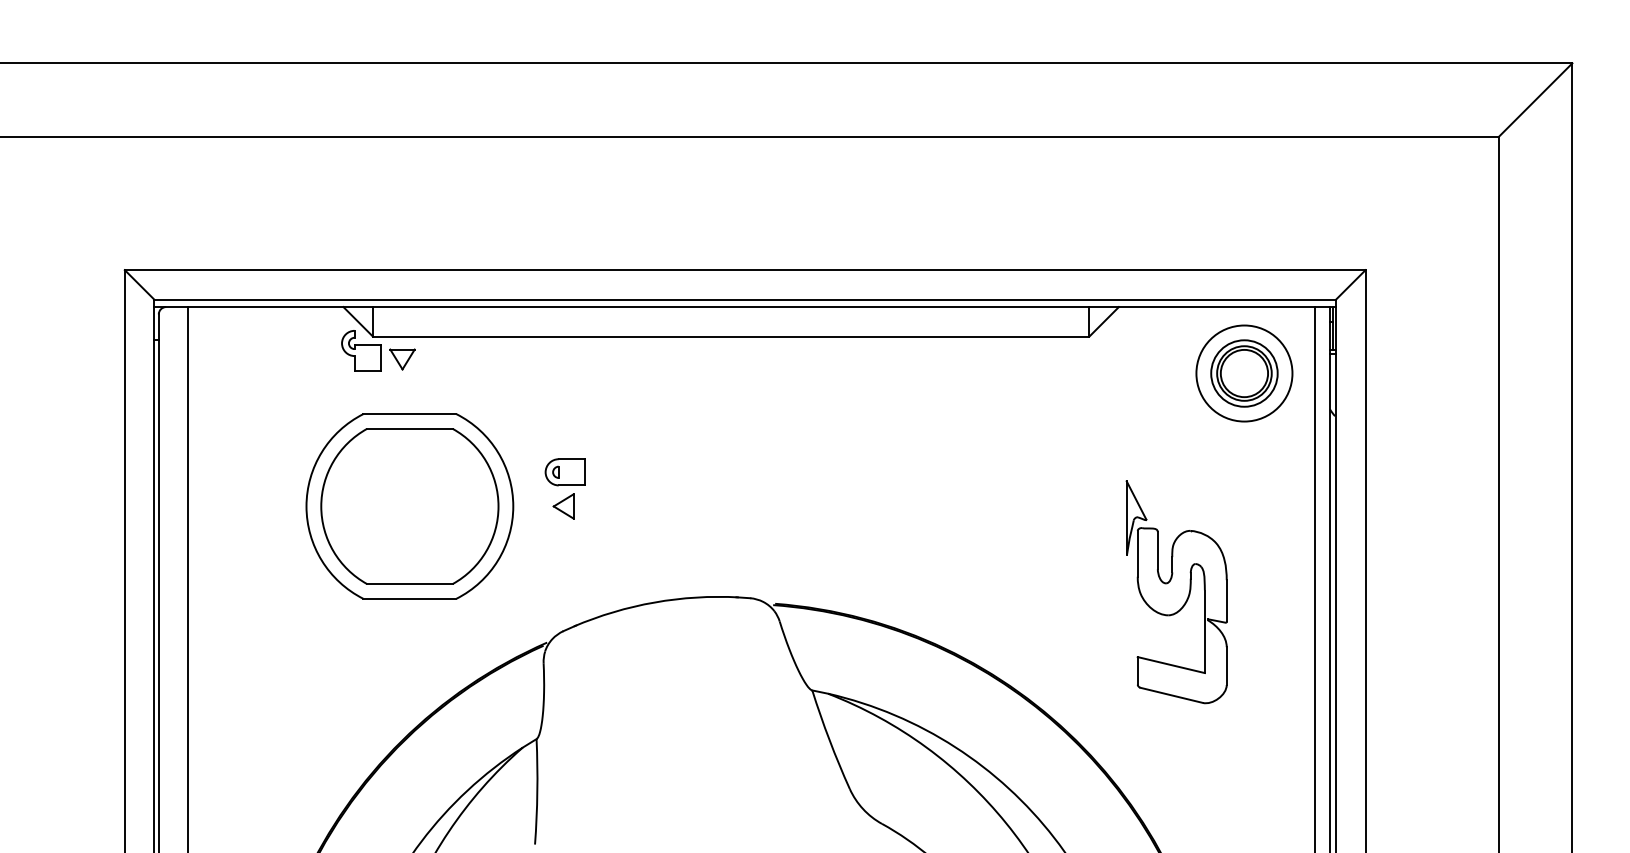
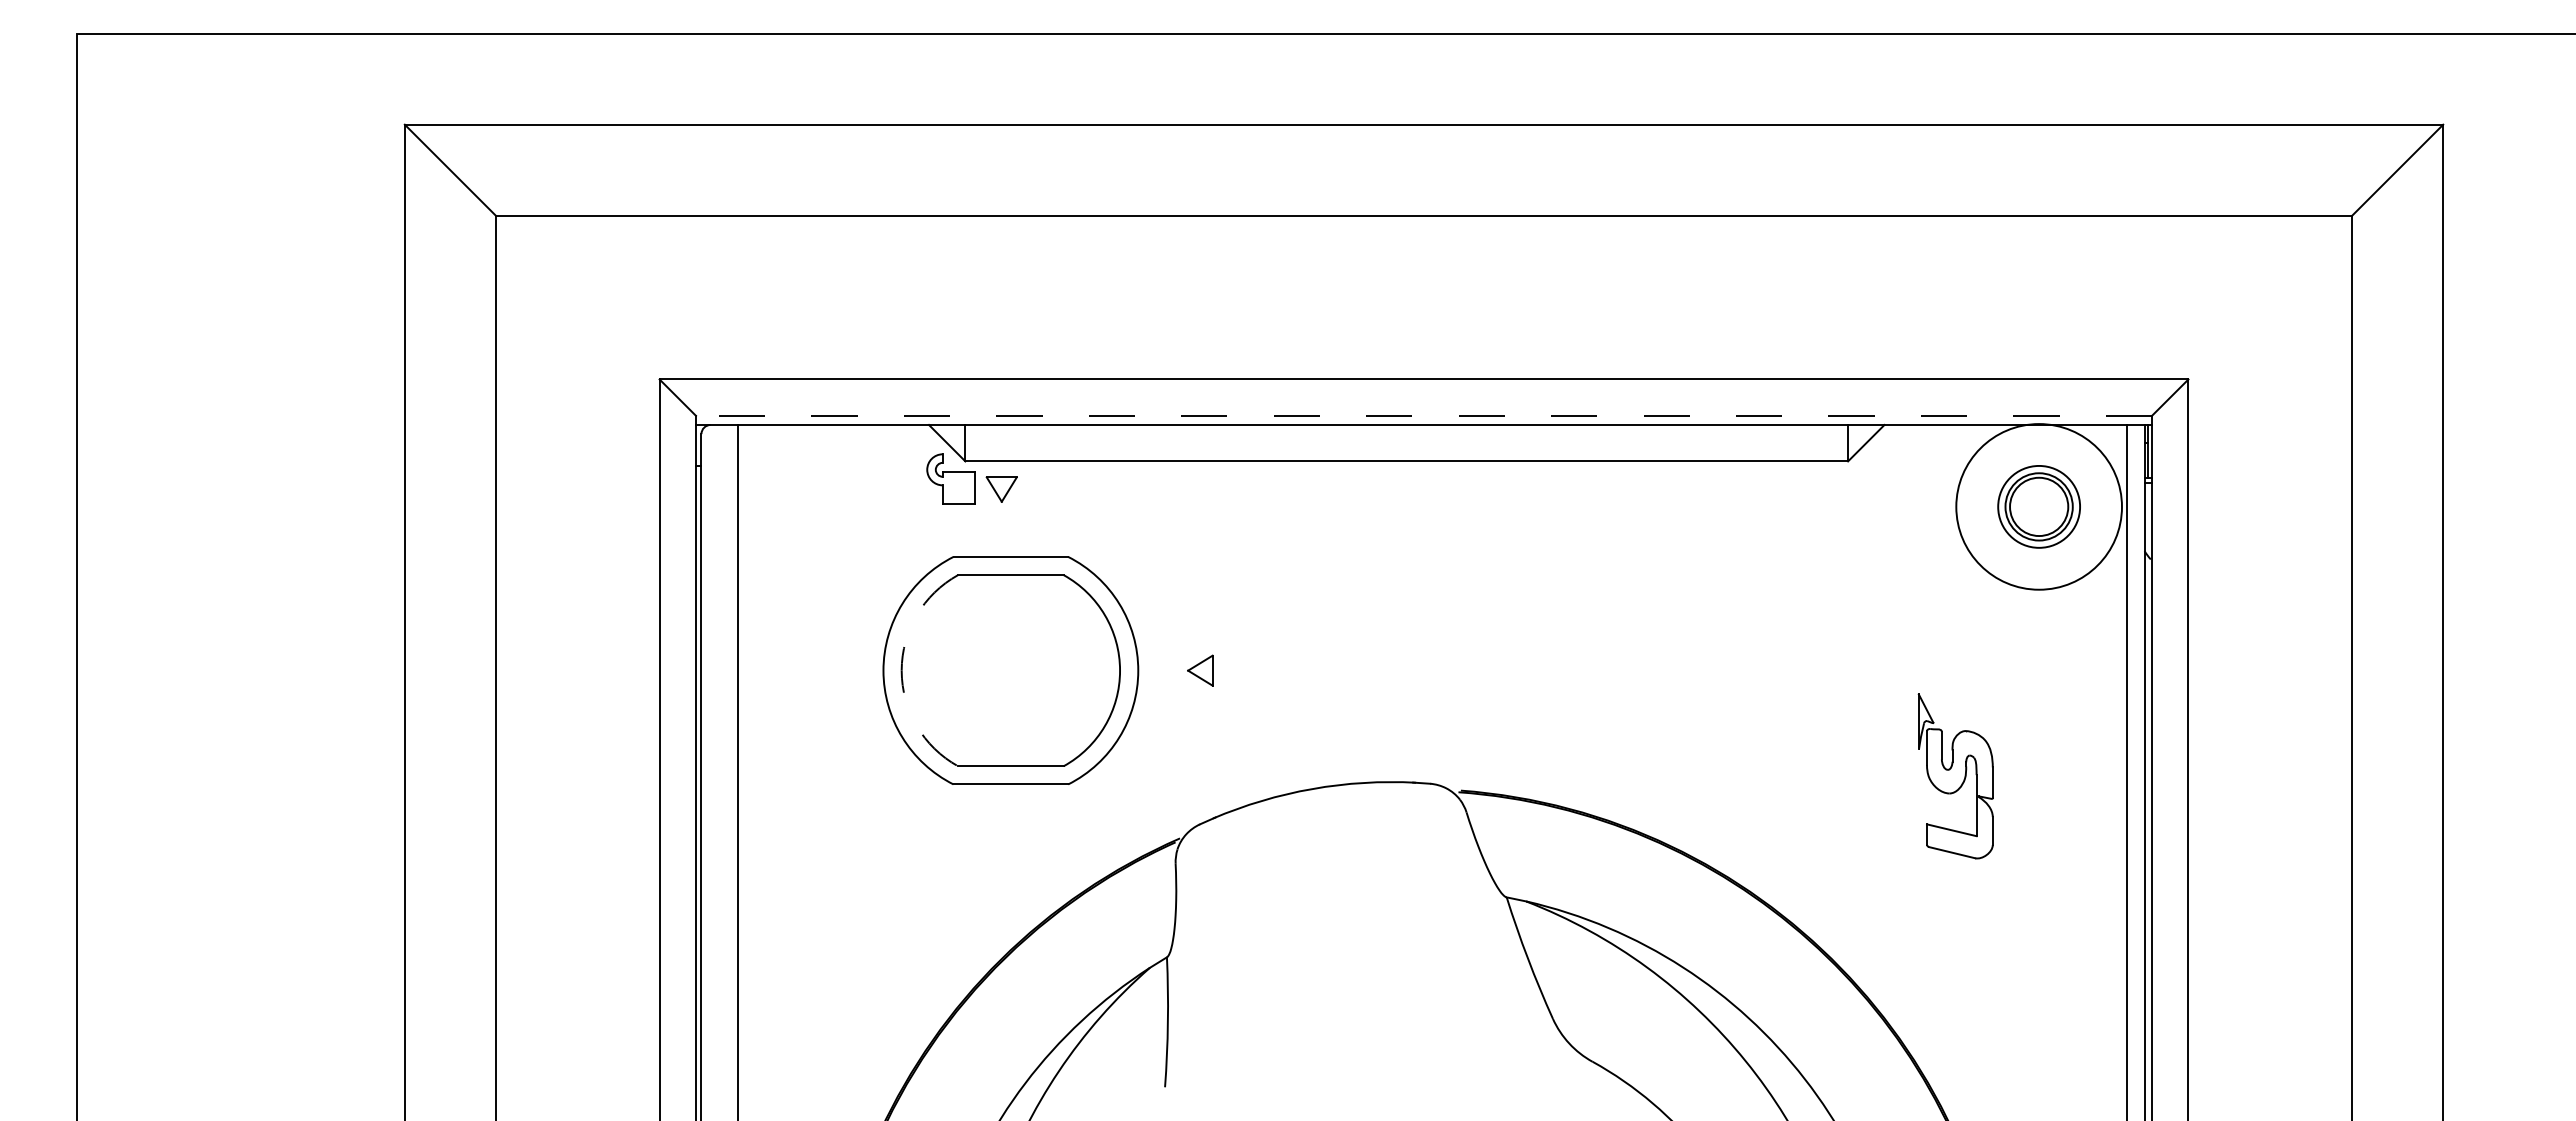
line: (745, 299) -> (1424, 415), solid -> dashed
circle: (1243, 373) -> (2038, 506), size x1.4
part: (564, 472) -> (1201, 628), removed
arc: (321, 506) -> (901, 670), solid -> dashed
part: (1176, 592) -> (1955, 776), size x0.6

